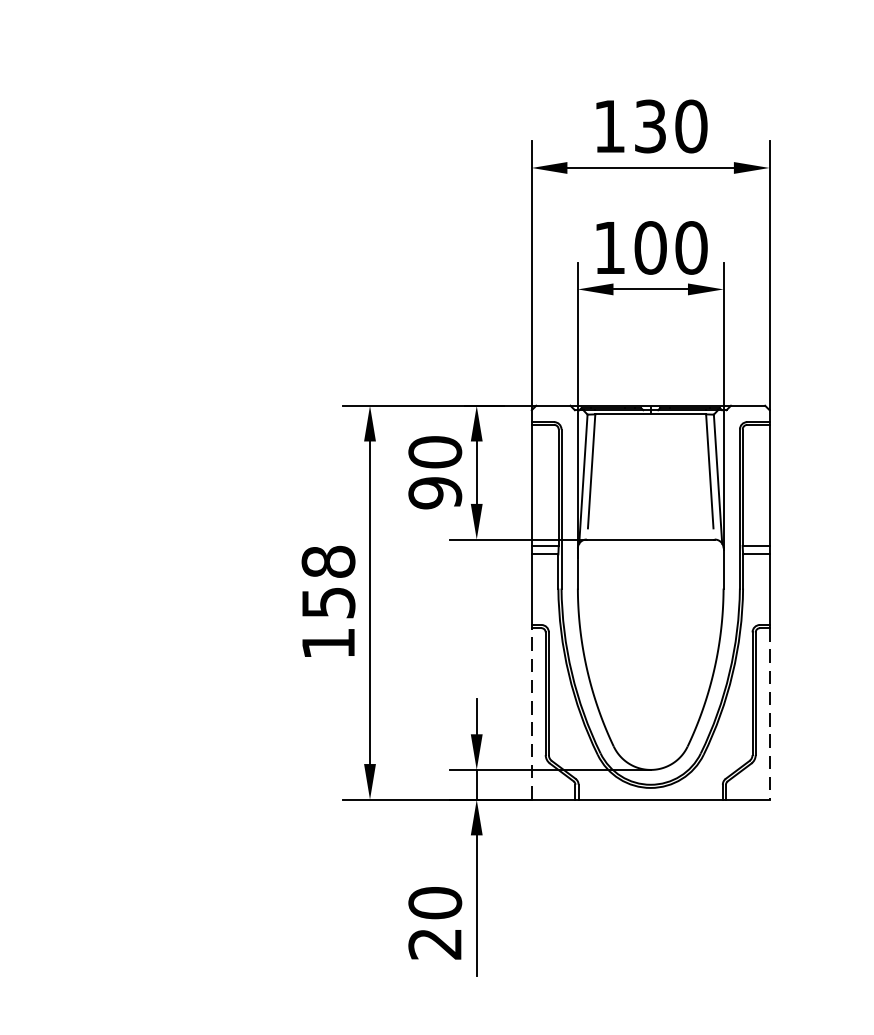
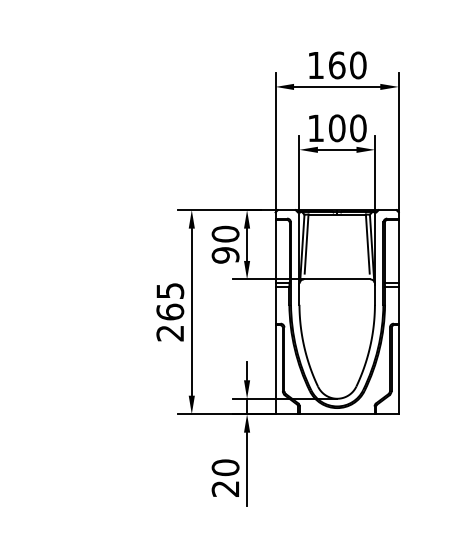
text: (651, 126) -> (337, 65), 130 -> 160
text: (328, 601) -> (170, 311), 158 -> 265
line: (531, 713) -> (275, 369), dashed -> solid
line: (769, 715) -> (398, 370), dashed -> solid

